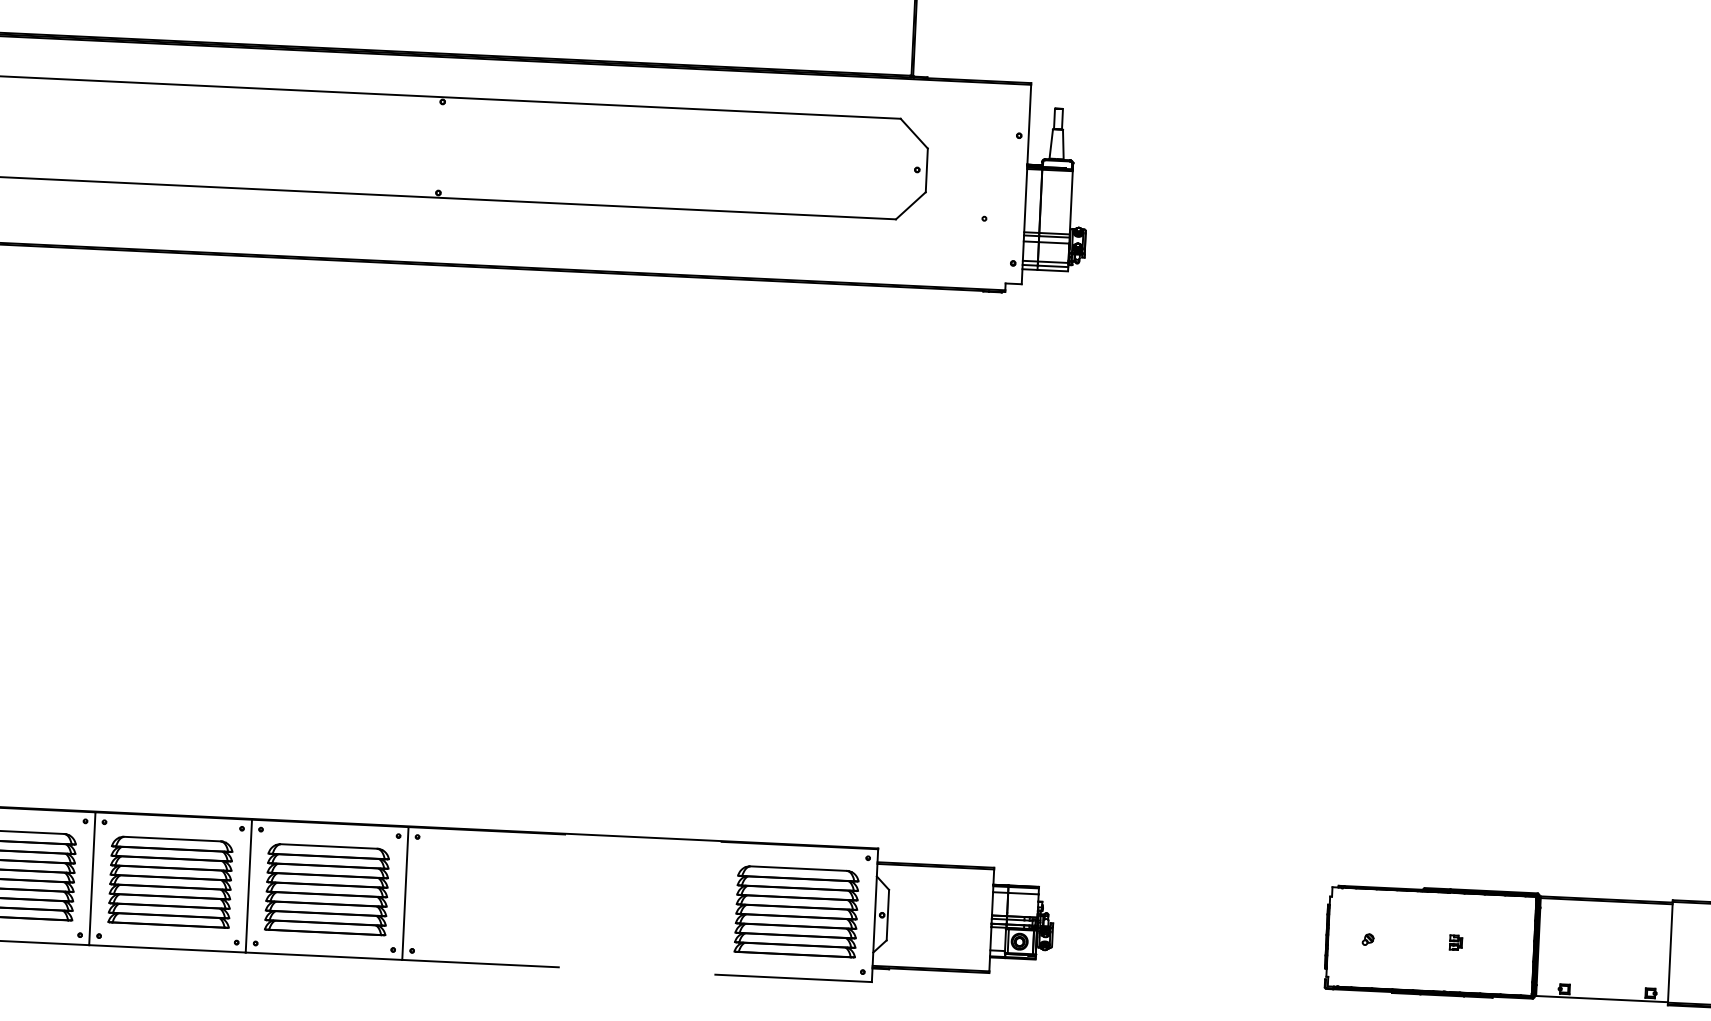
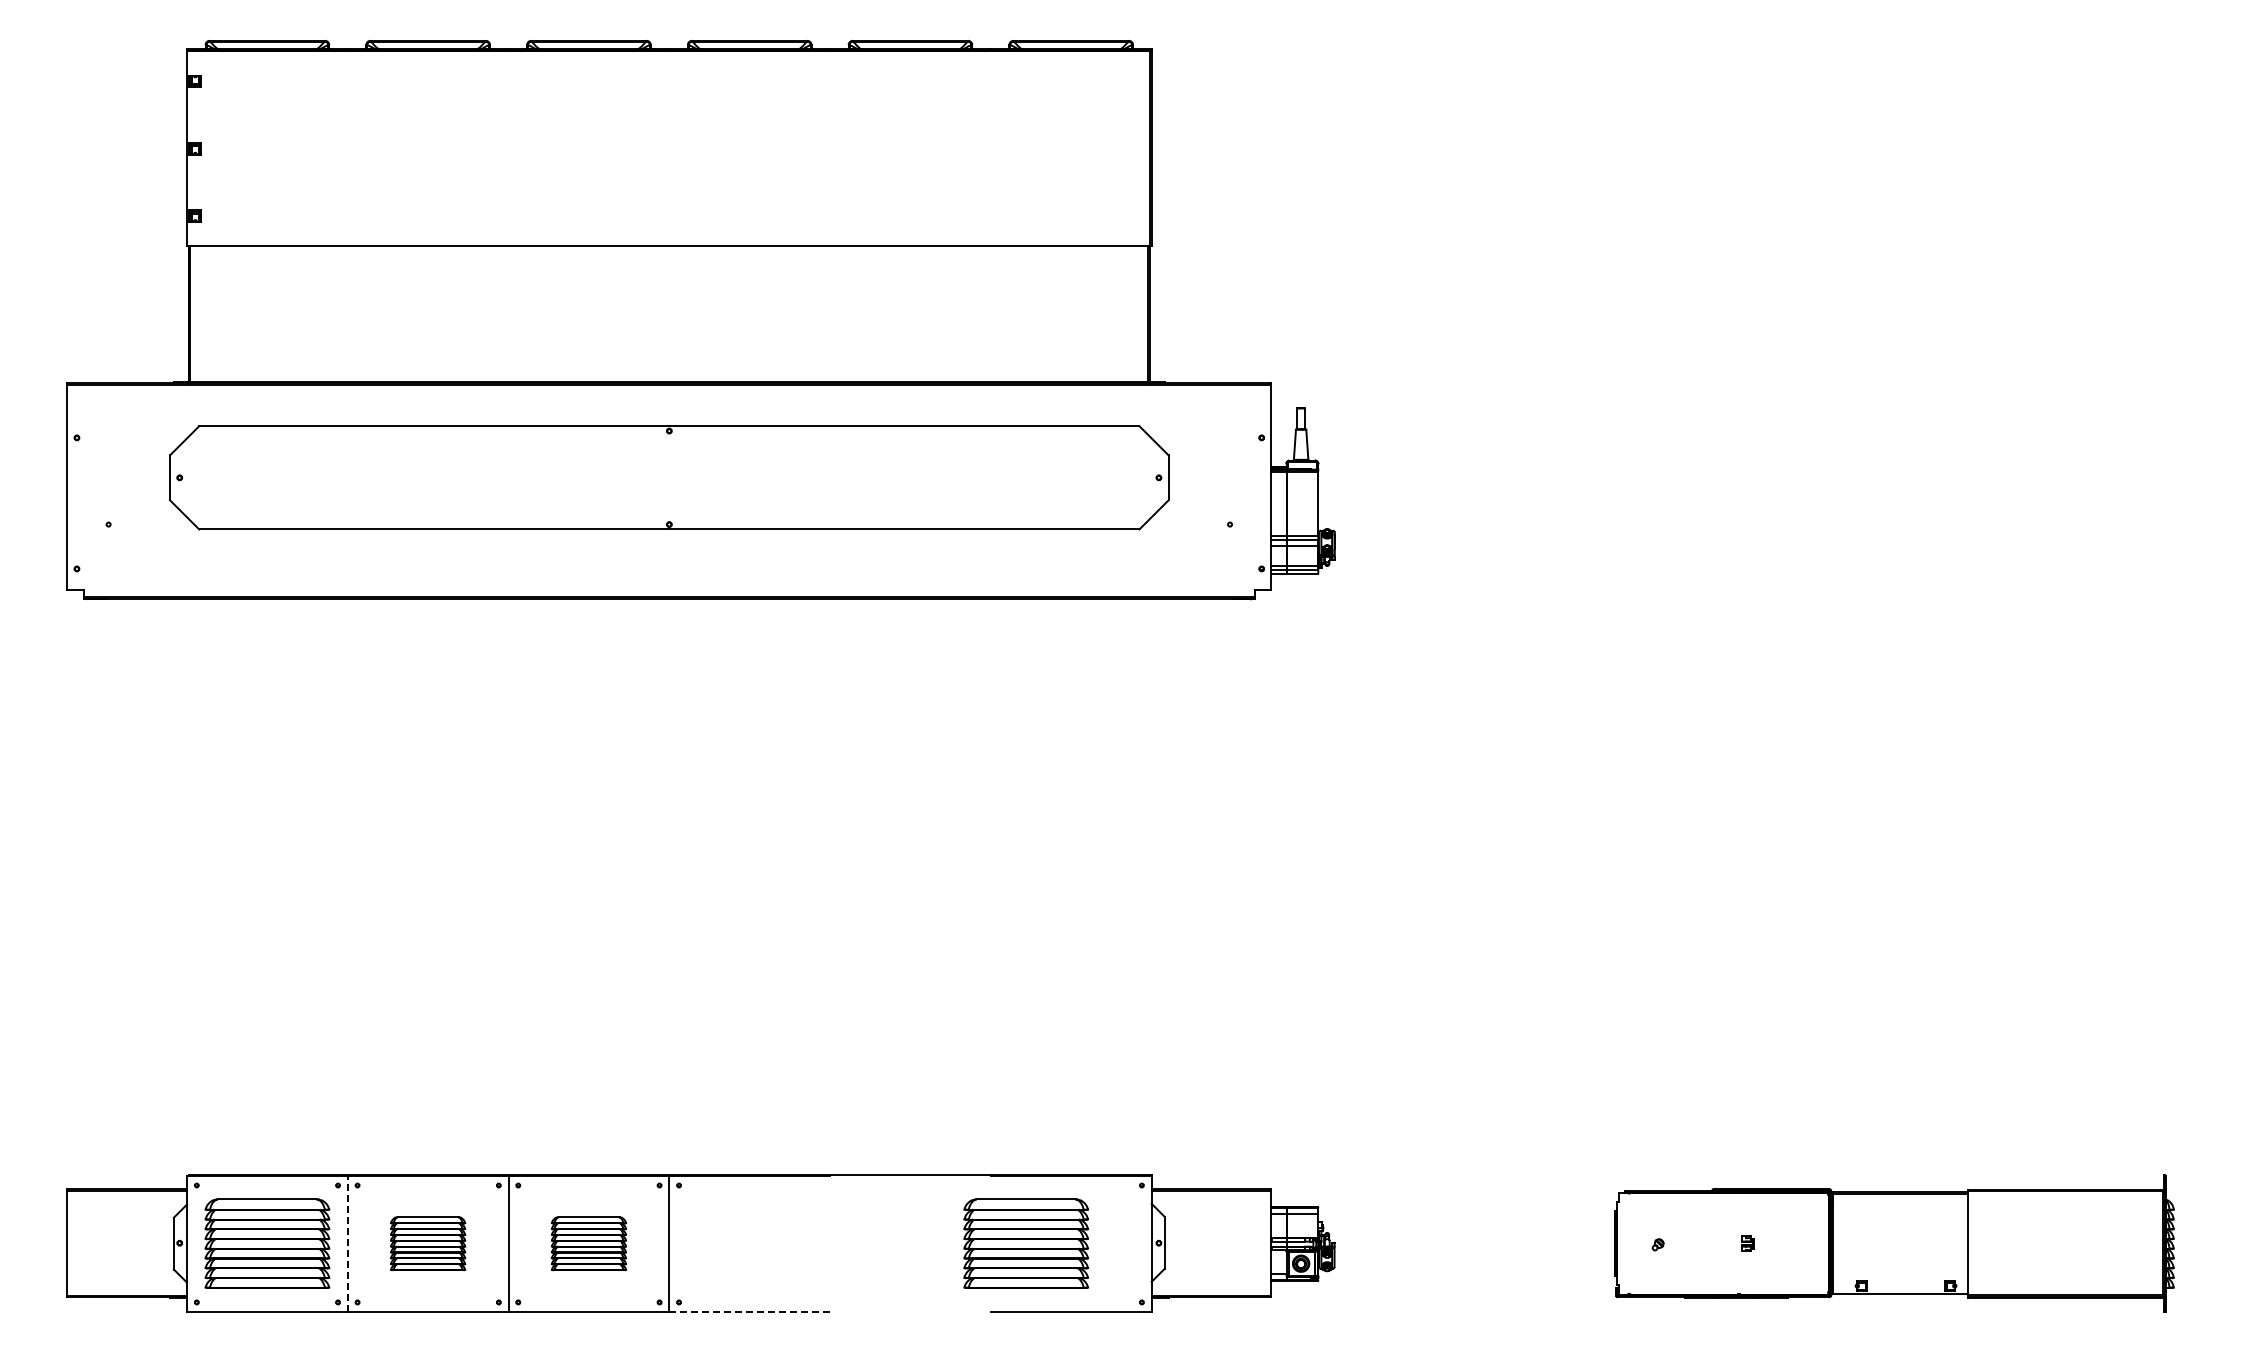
line: (92, 878) -> (347, 1243), solid -> dashed
part: (169, 881) -> (427, 1243), size x0.6
part: (326, 889) -> (588, 1243), size x0.6
part: (797, 911) -> (1026, 1243), moved
line: (480, 963) -> (749, 1312), solid -> dashed

